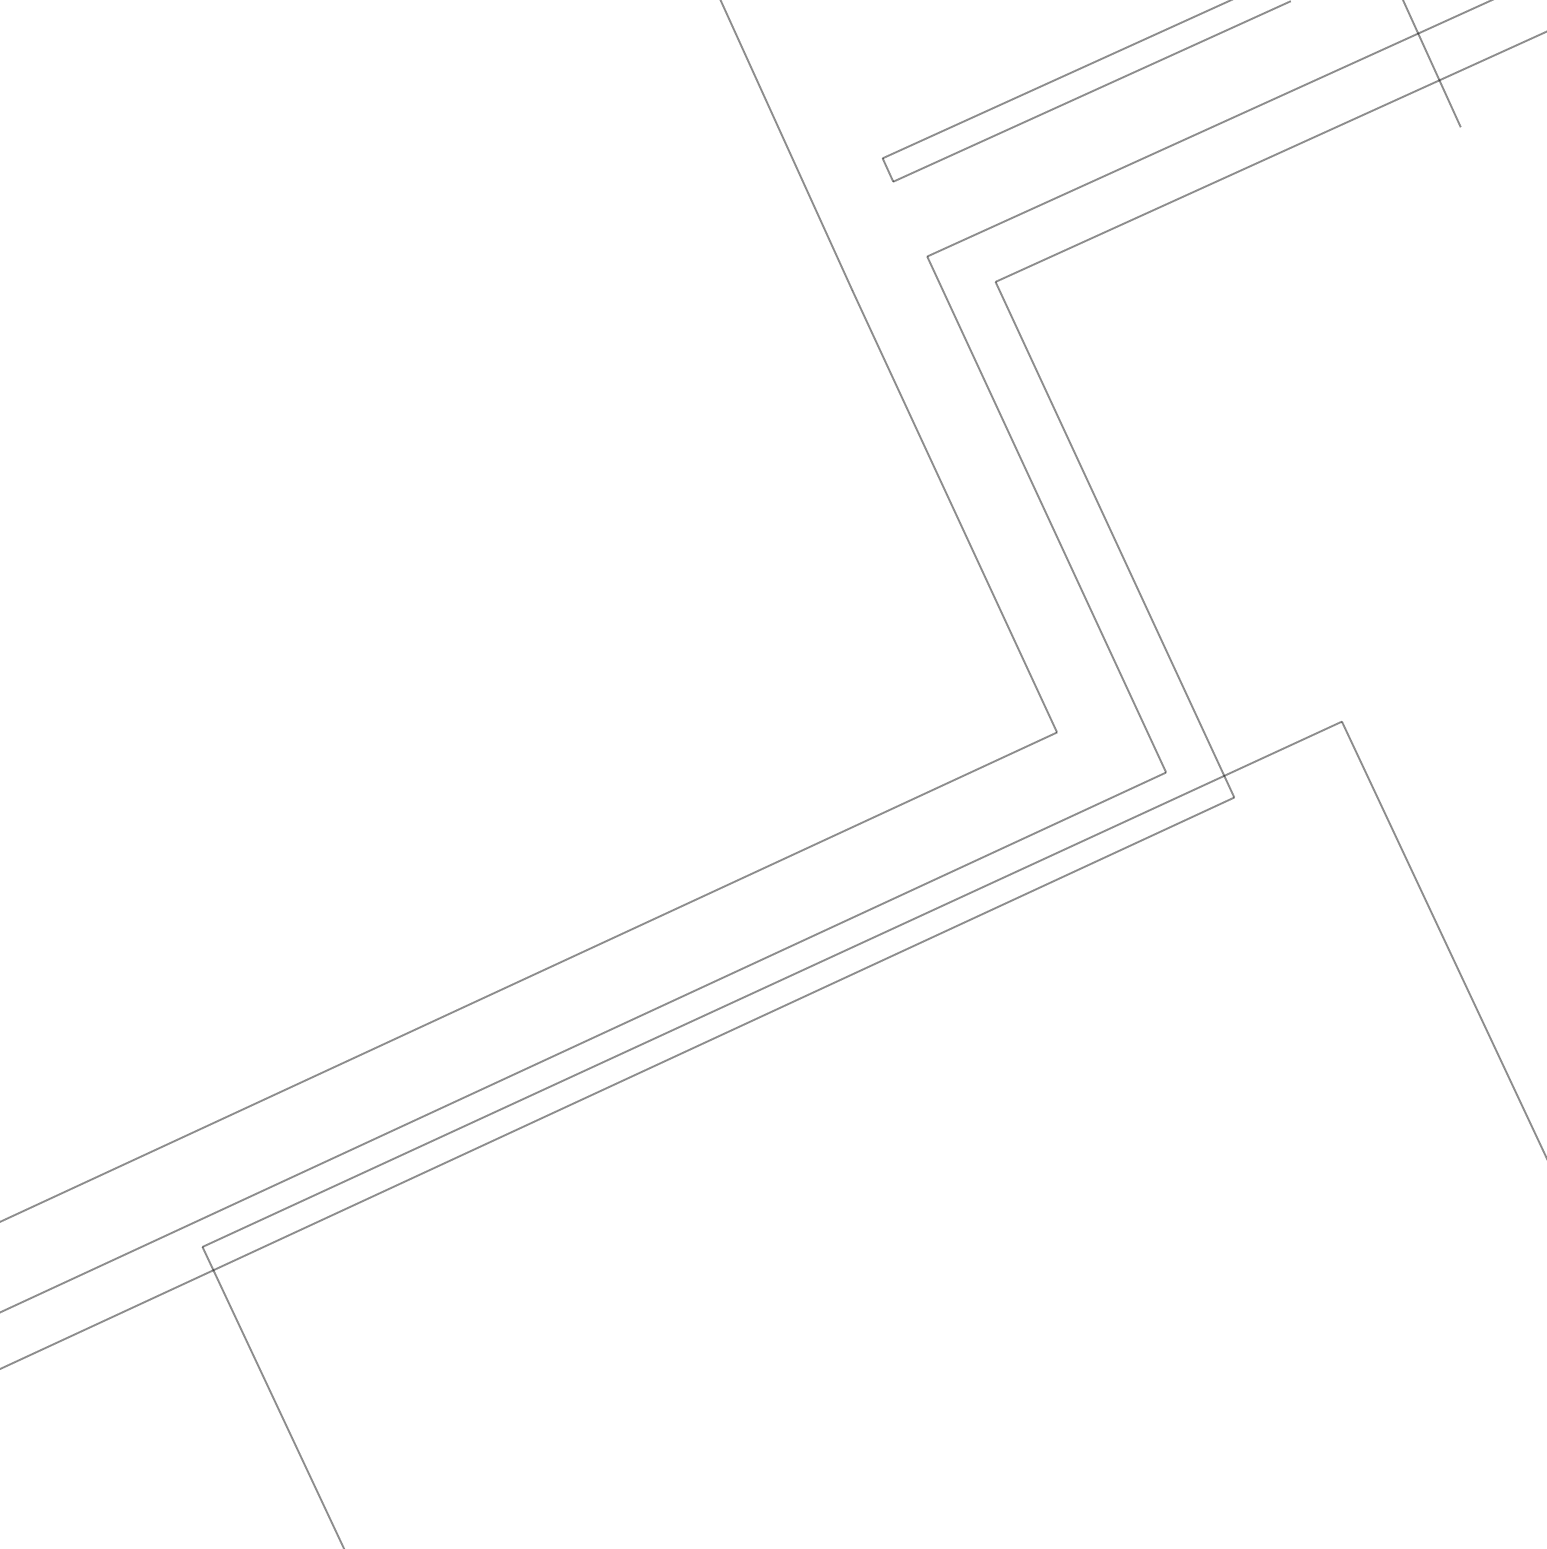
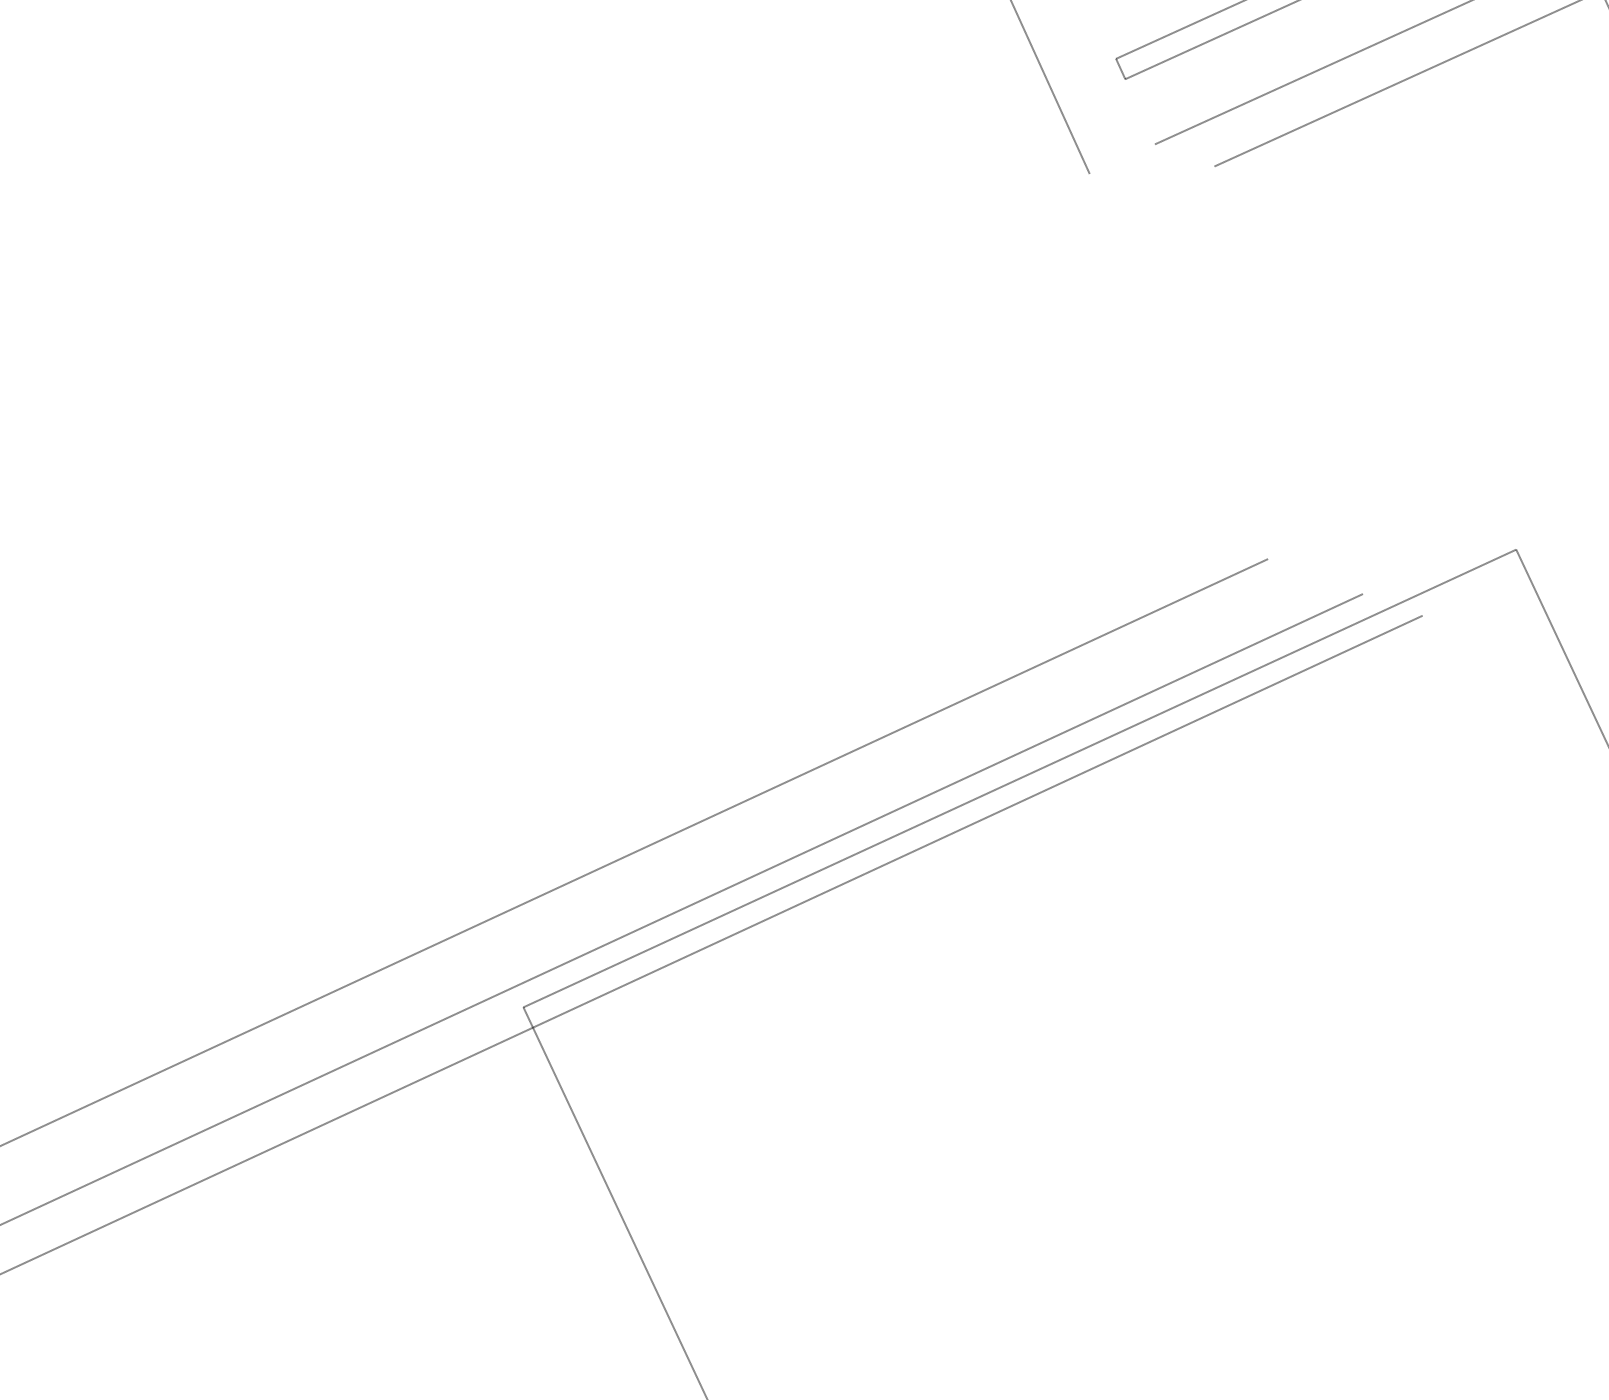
line: (954, 511) -> (1178, 366), removed
line: (1046, 513) -> (1258, 368), removed
line: (1114, 538) -> (1318, 390), removed

